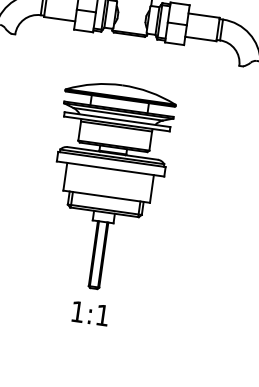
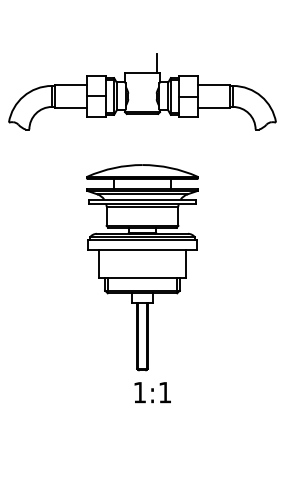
text: (90, 313) -> (152, 392), moved

